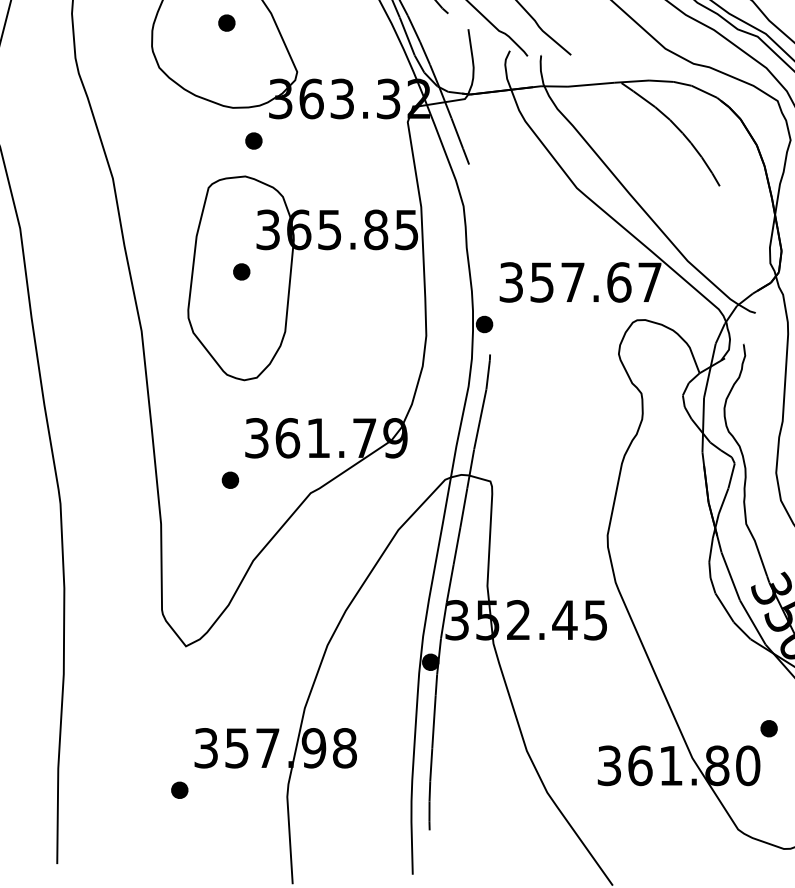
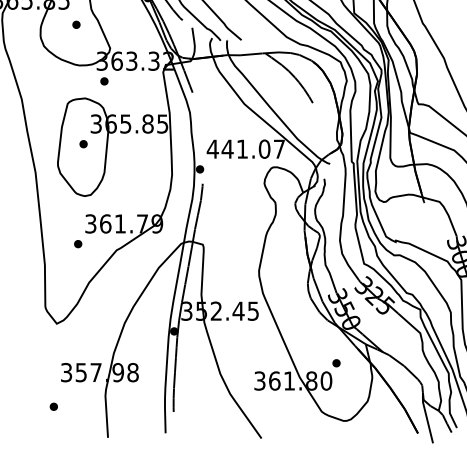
part: (254, 141) -> (104, 81), moved
text: (564, 280) -> (238, 148), 357.67 -> 441.07
part: (178, 789) -> (53, 406), moved

